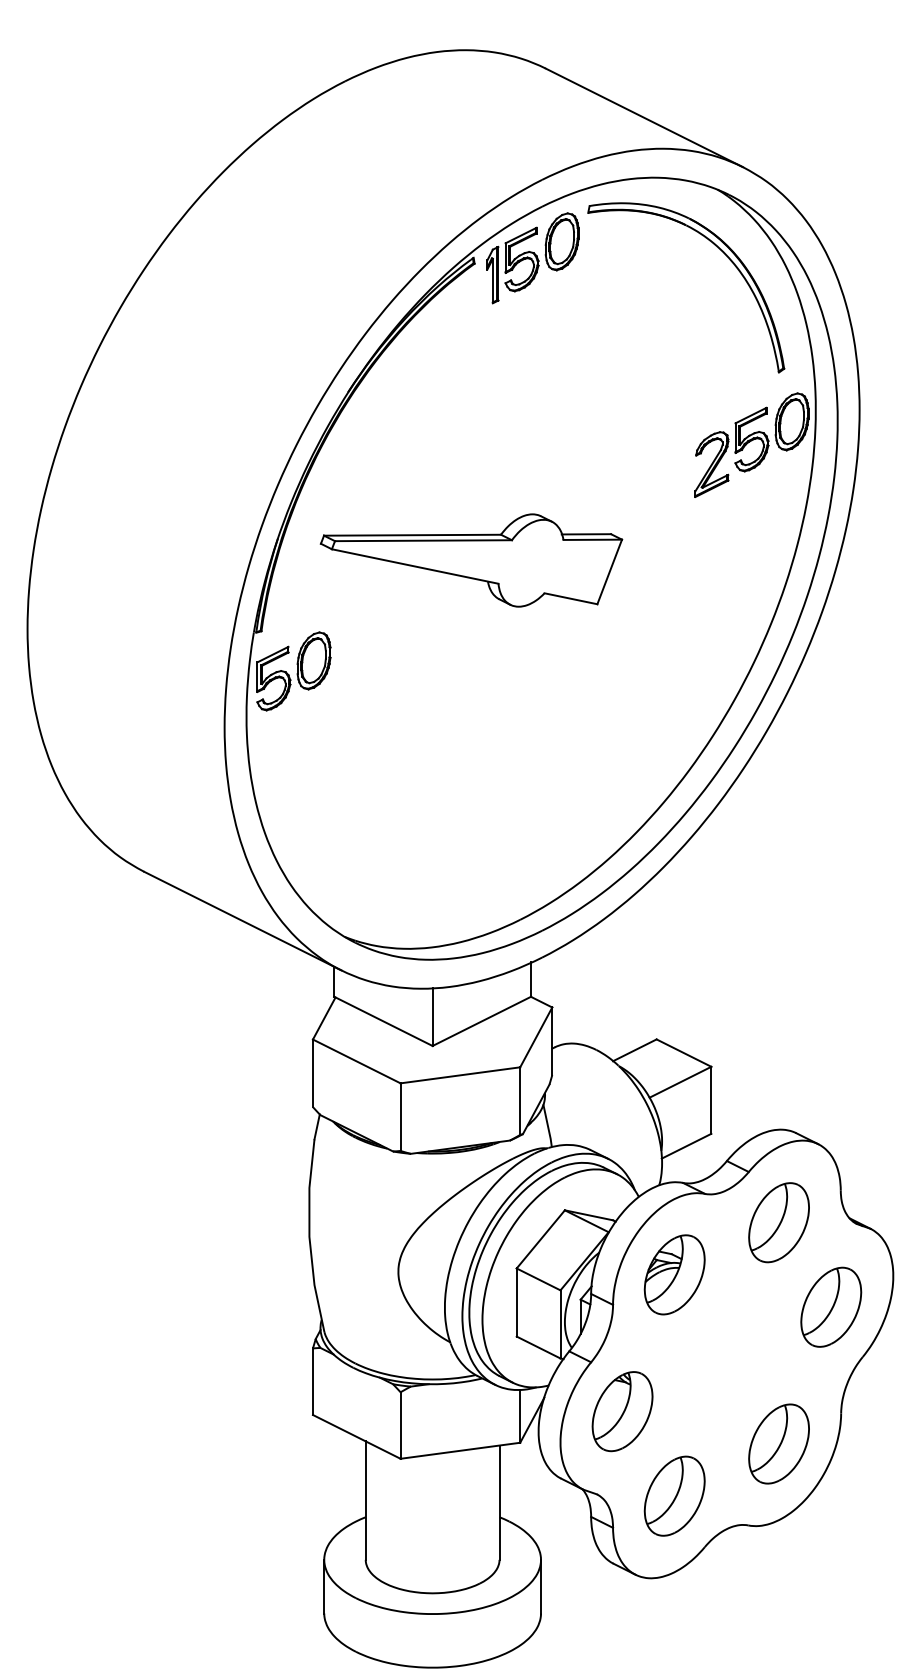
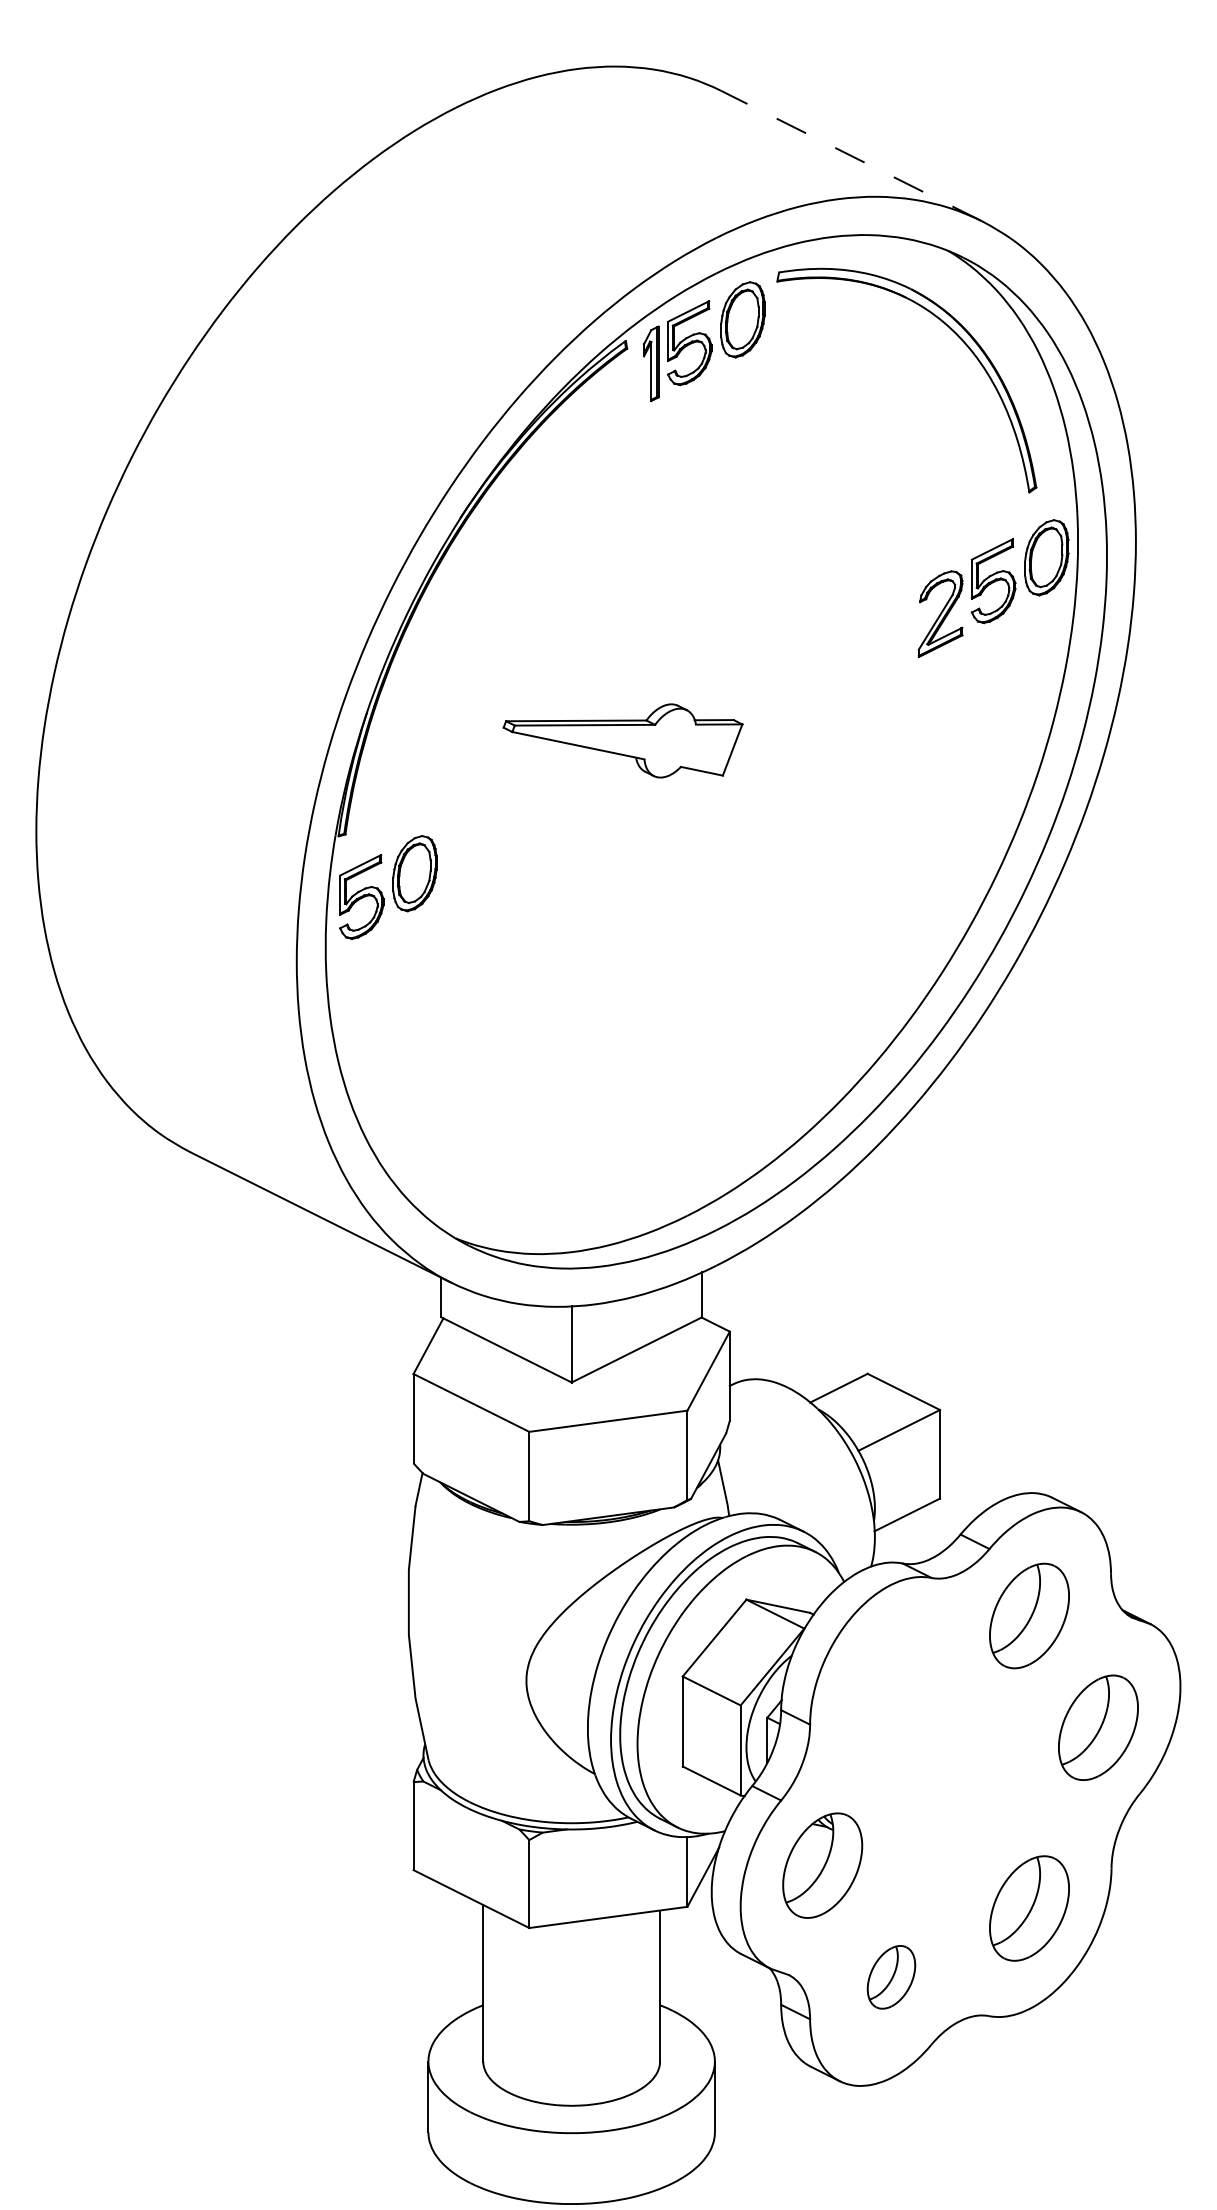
line: (643, 117) -> (850, 155), solid -> dashed
part: (471, 560) -> (623, 740), size x0.6
part: (674, 1274) -> (891, 1684), removed
part: (674, 1495) -> (891, 1976), size x0.6

